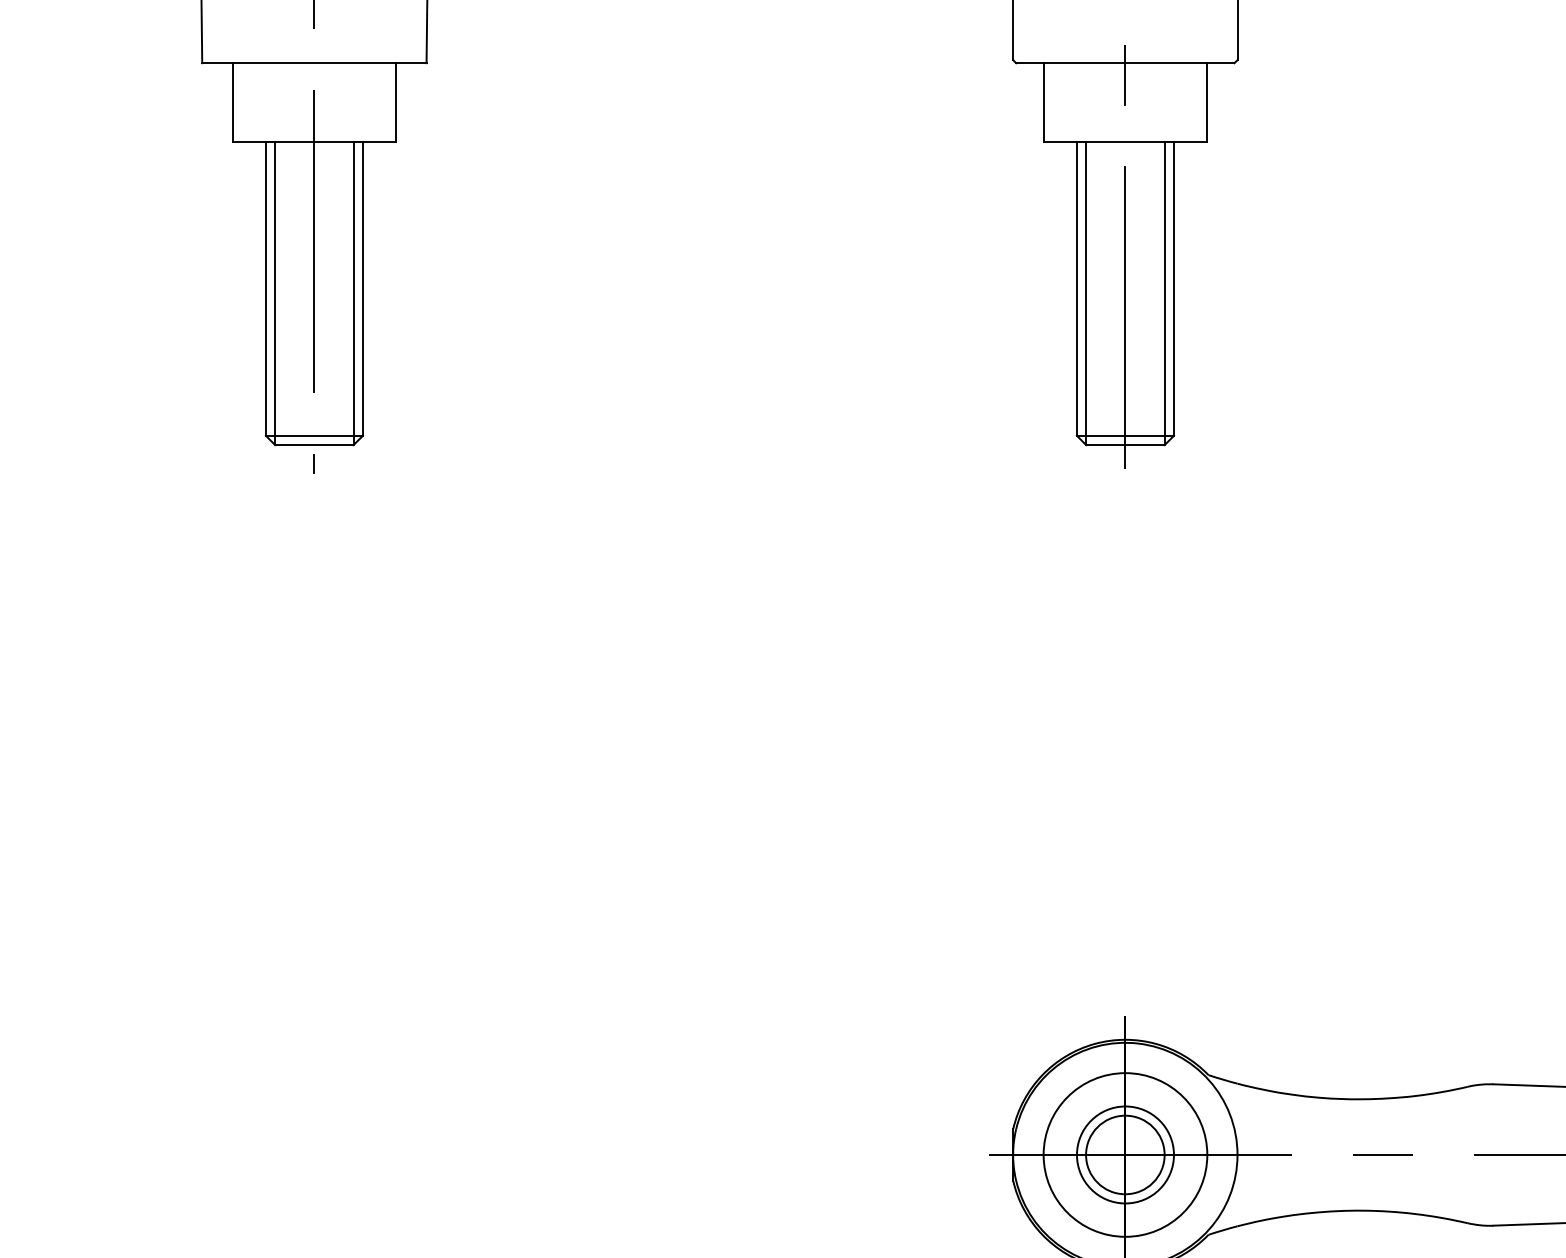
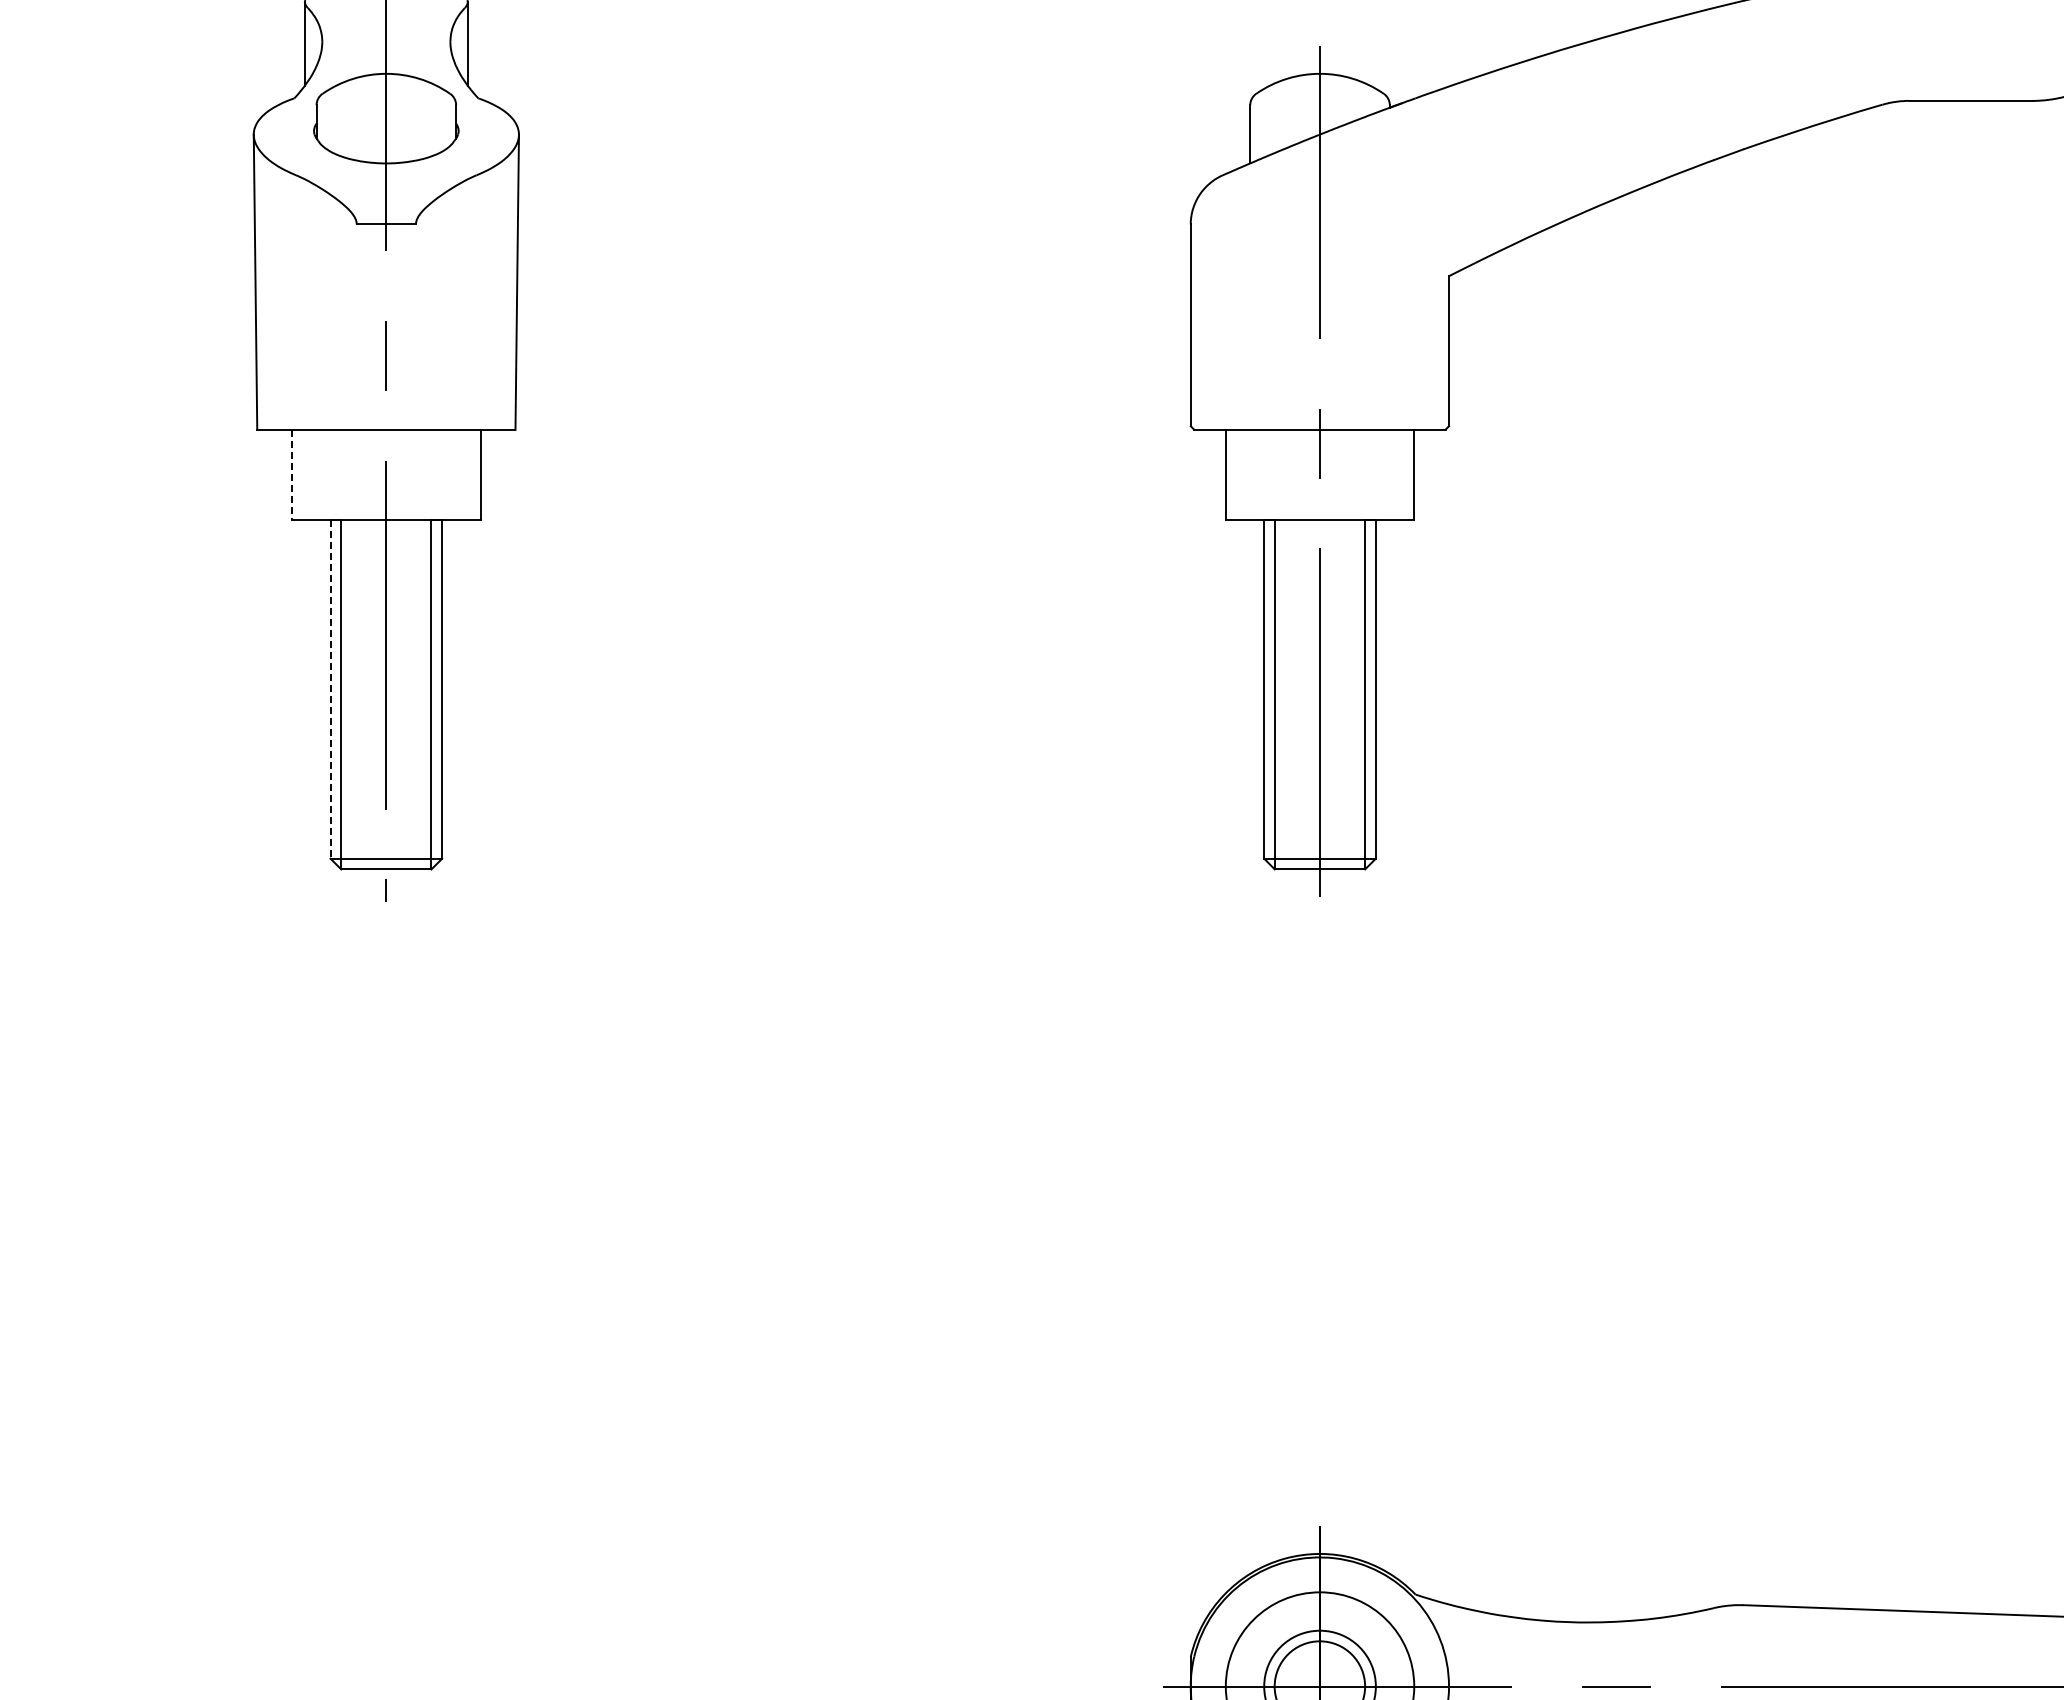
line: (232, 102) -> (292, 475), solid -> dashed
line: (265, 289) -> (330, 690), solid -> dashed

